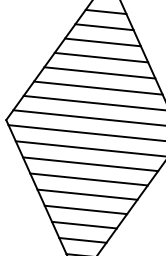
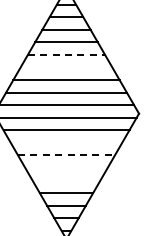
line: (101, 57) -> (66, 54), solid -> dashed
line: (99, 73) -> (66, 67), removed
line: (90, 163) -> (66, 142), removed
line: (89, 179) -> (66, 155), solid -> dashed
line: (87, 194) -> (66, 167), removed
line: (85, 209) -> (66, 180), removed

